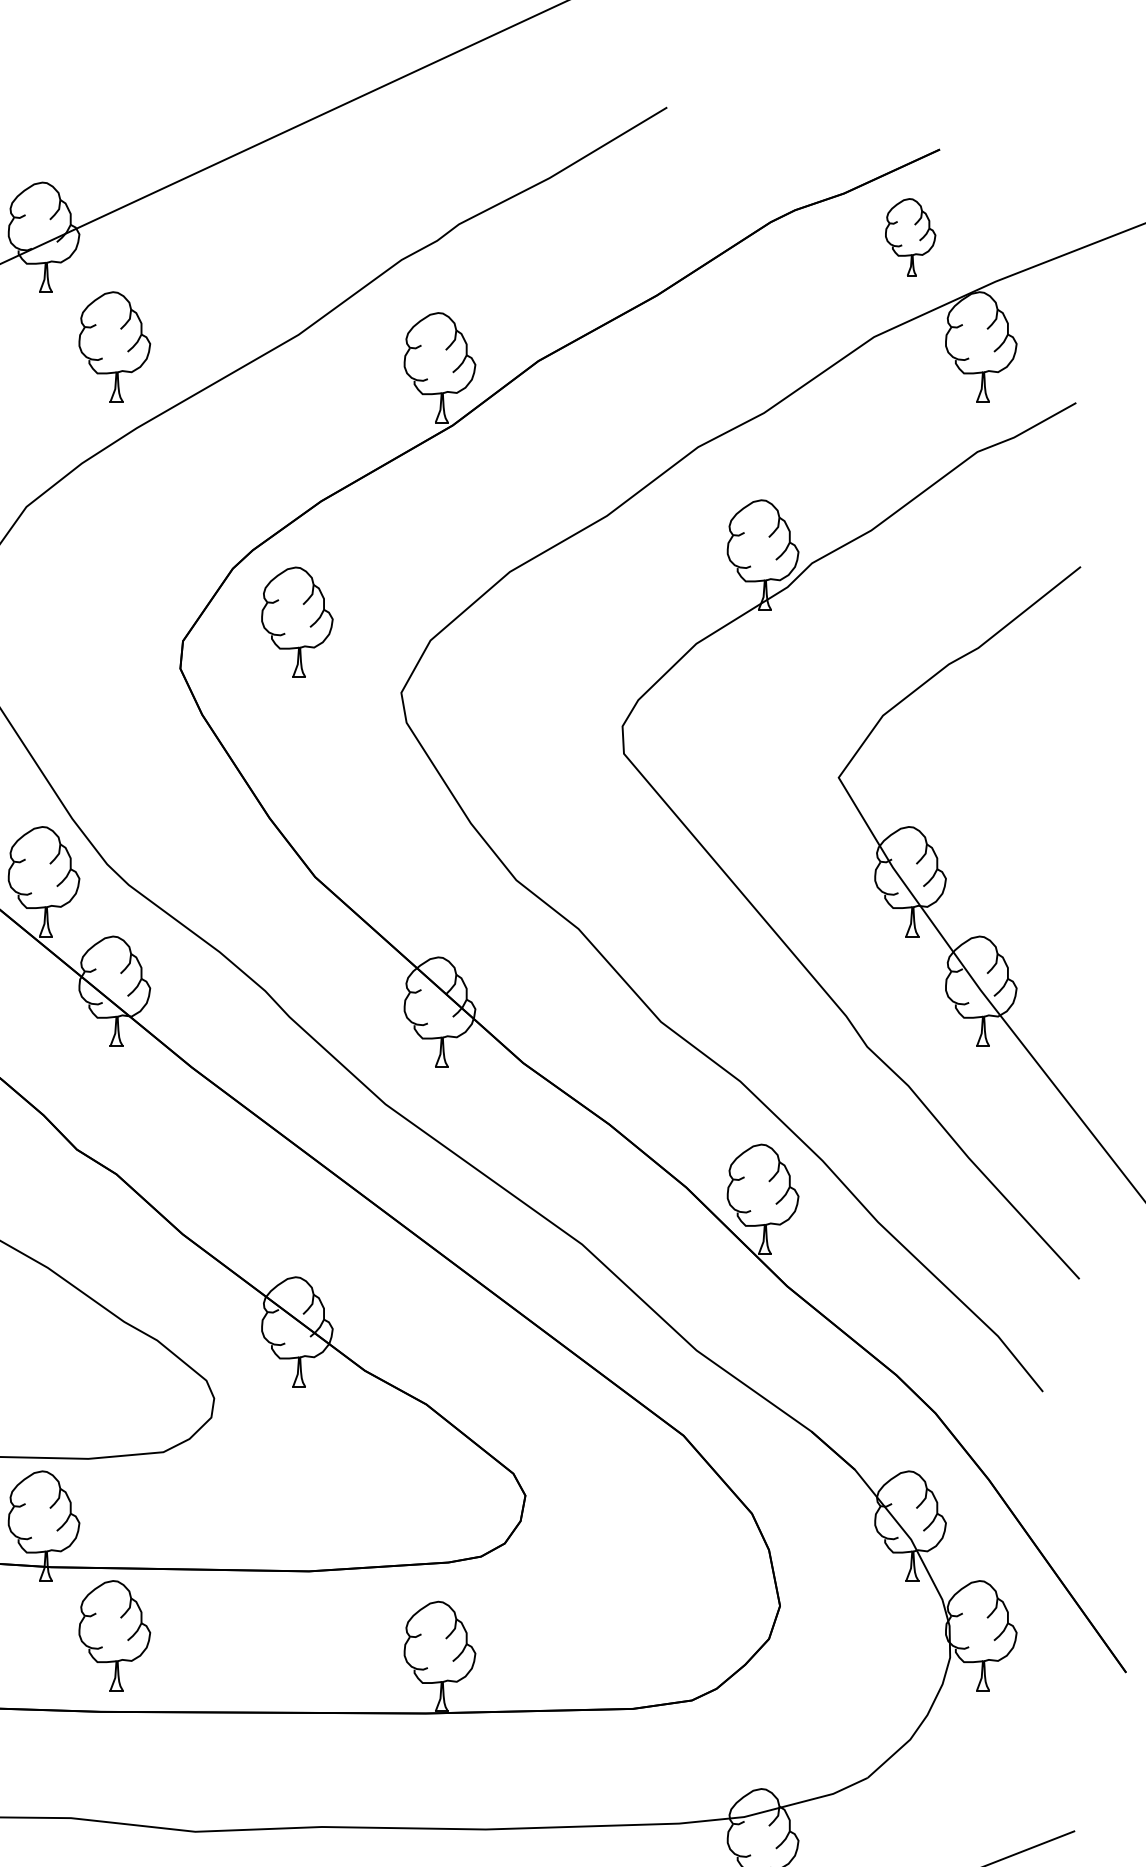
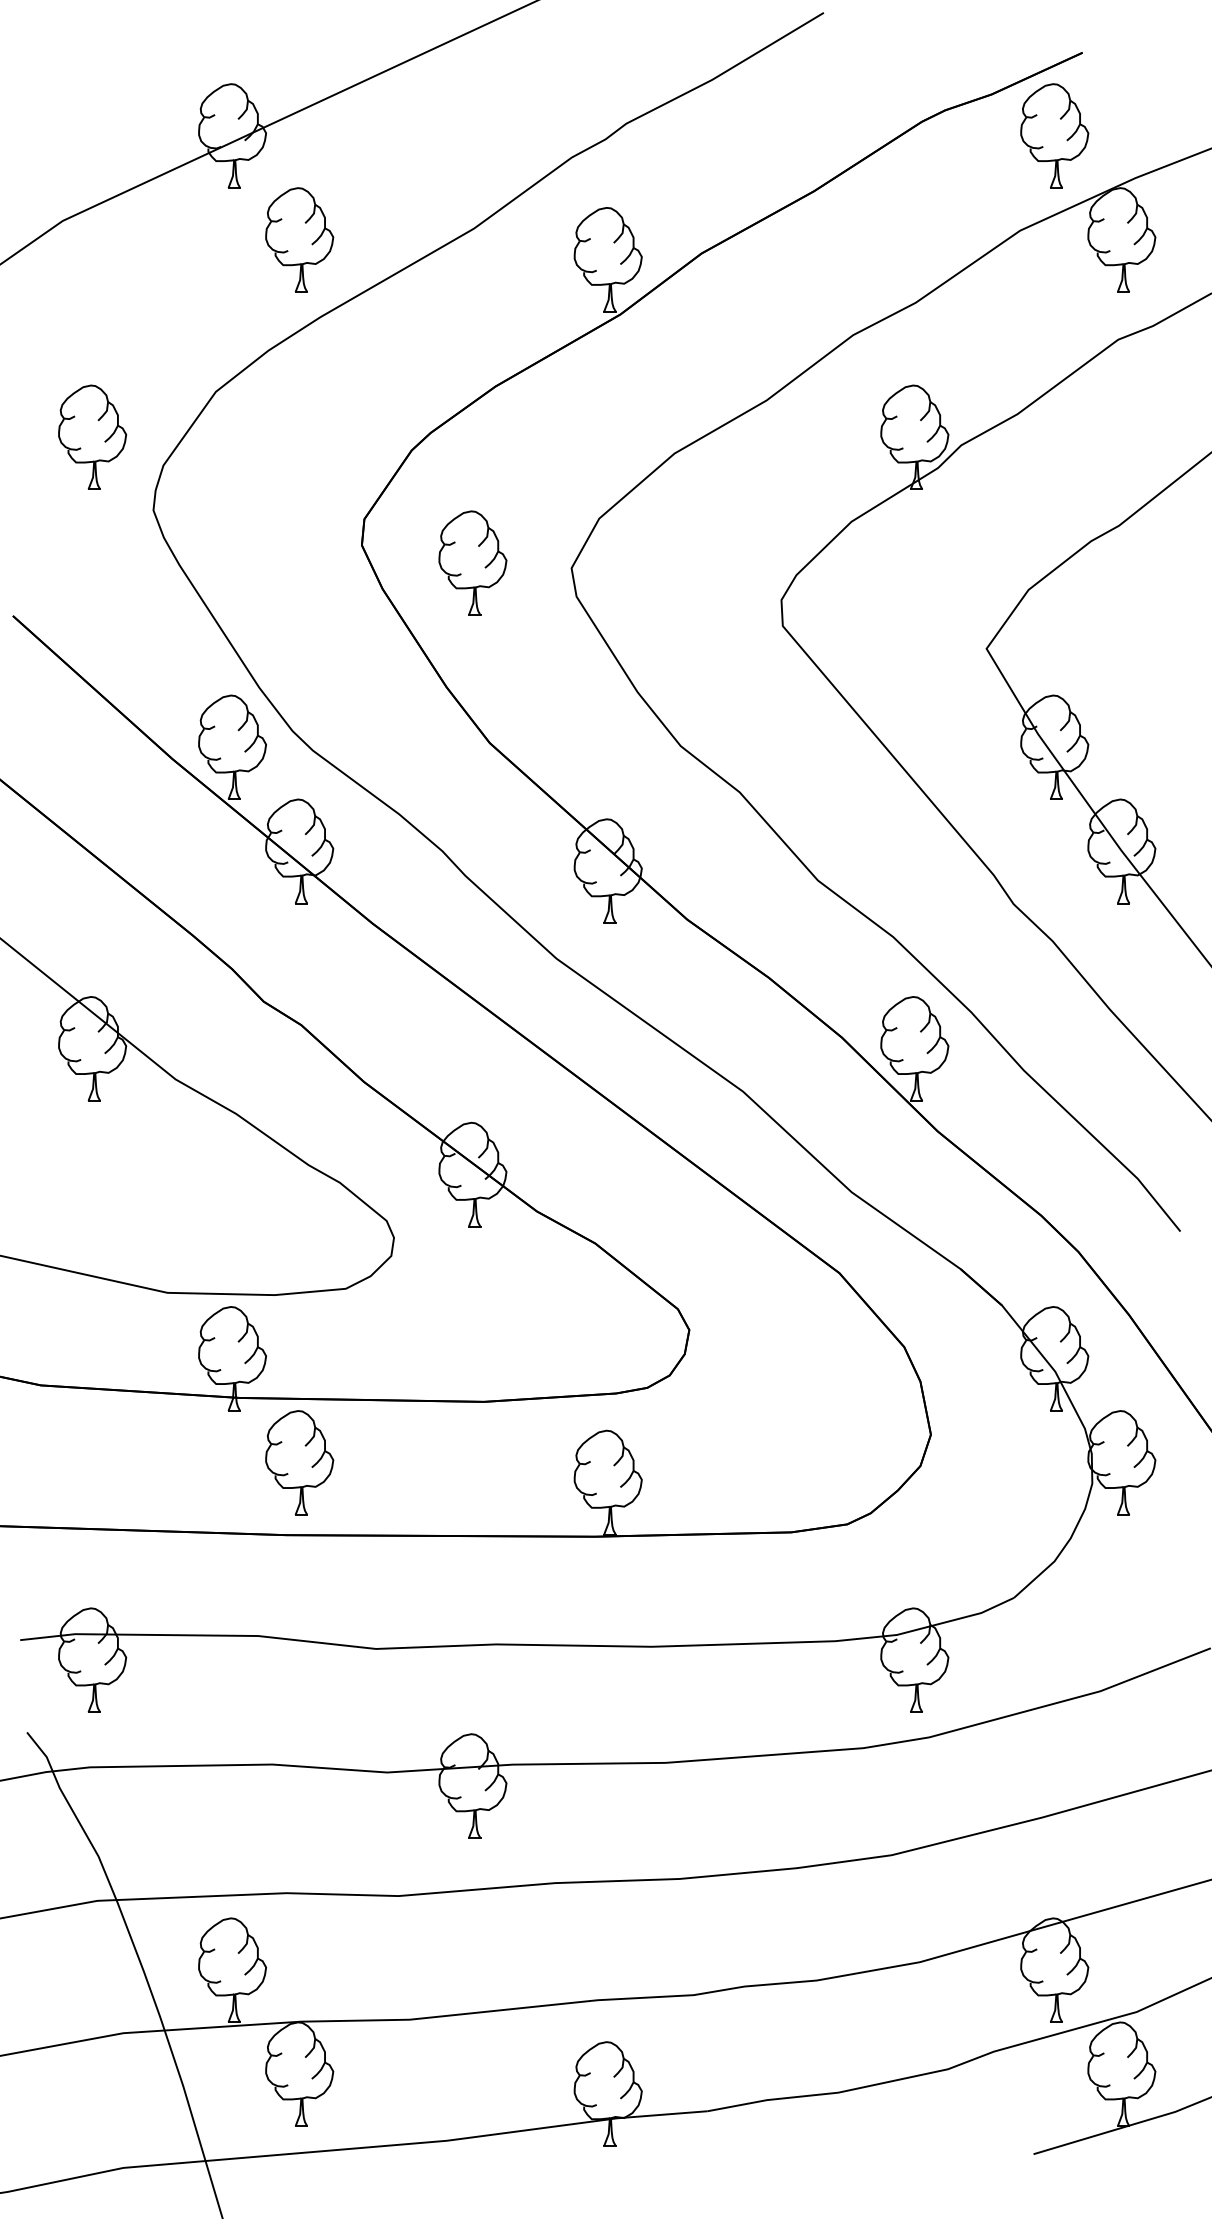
part: (910, 236) -> (1054, 135), size x1.43
part: (296, 621) -> (472, 562), moved

